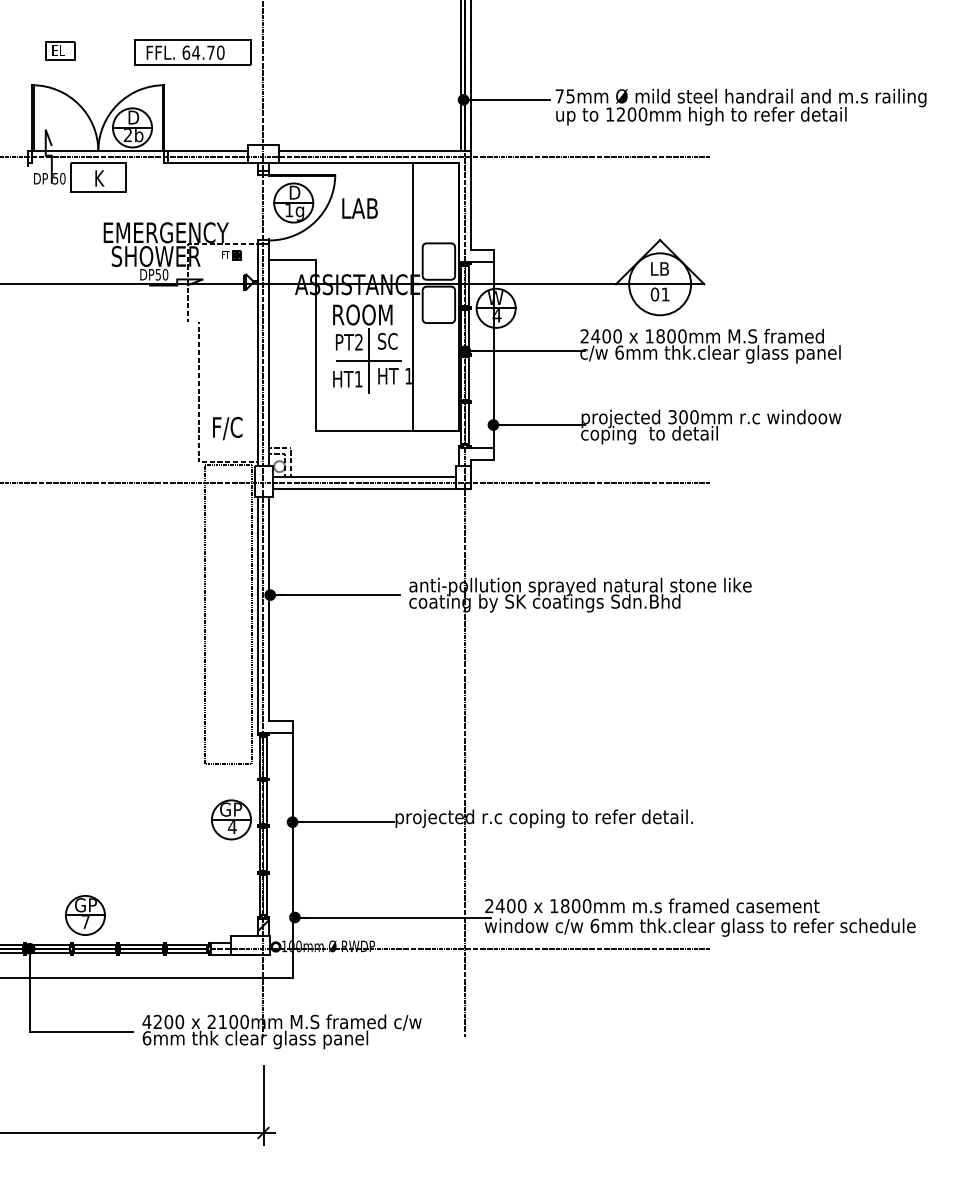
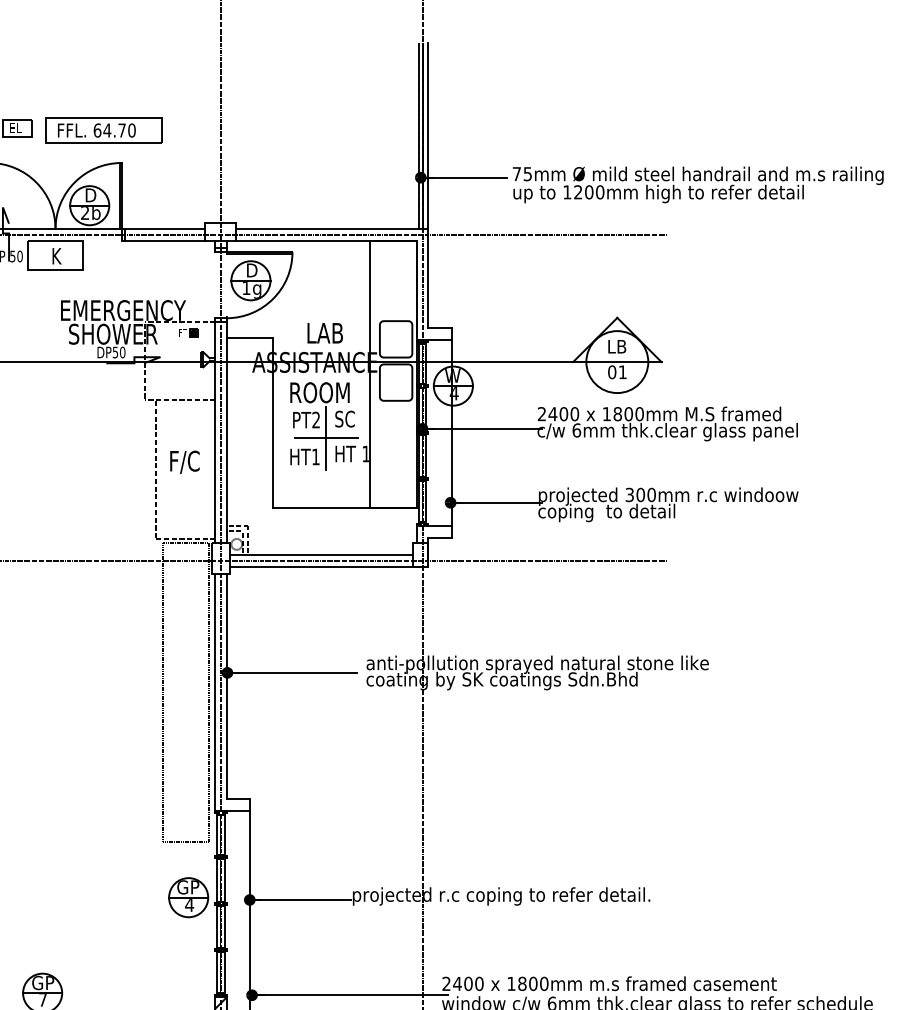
part: (192, 52) -> (103, 130), moved
text: (359, 208) -> (324, 333), moved
line: (222, 321) -> (179, 399), added
text: (227, 428) -> (184, 462), moved

